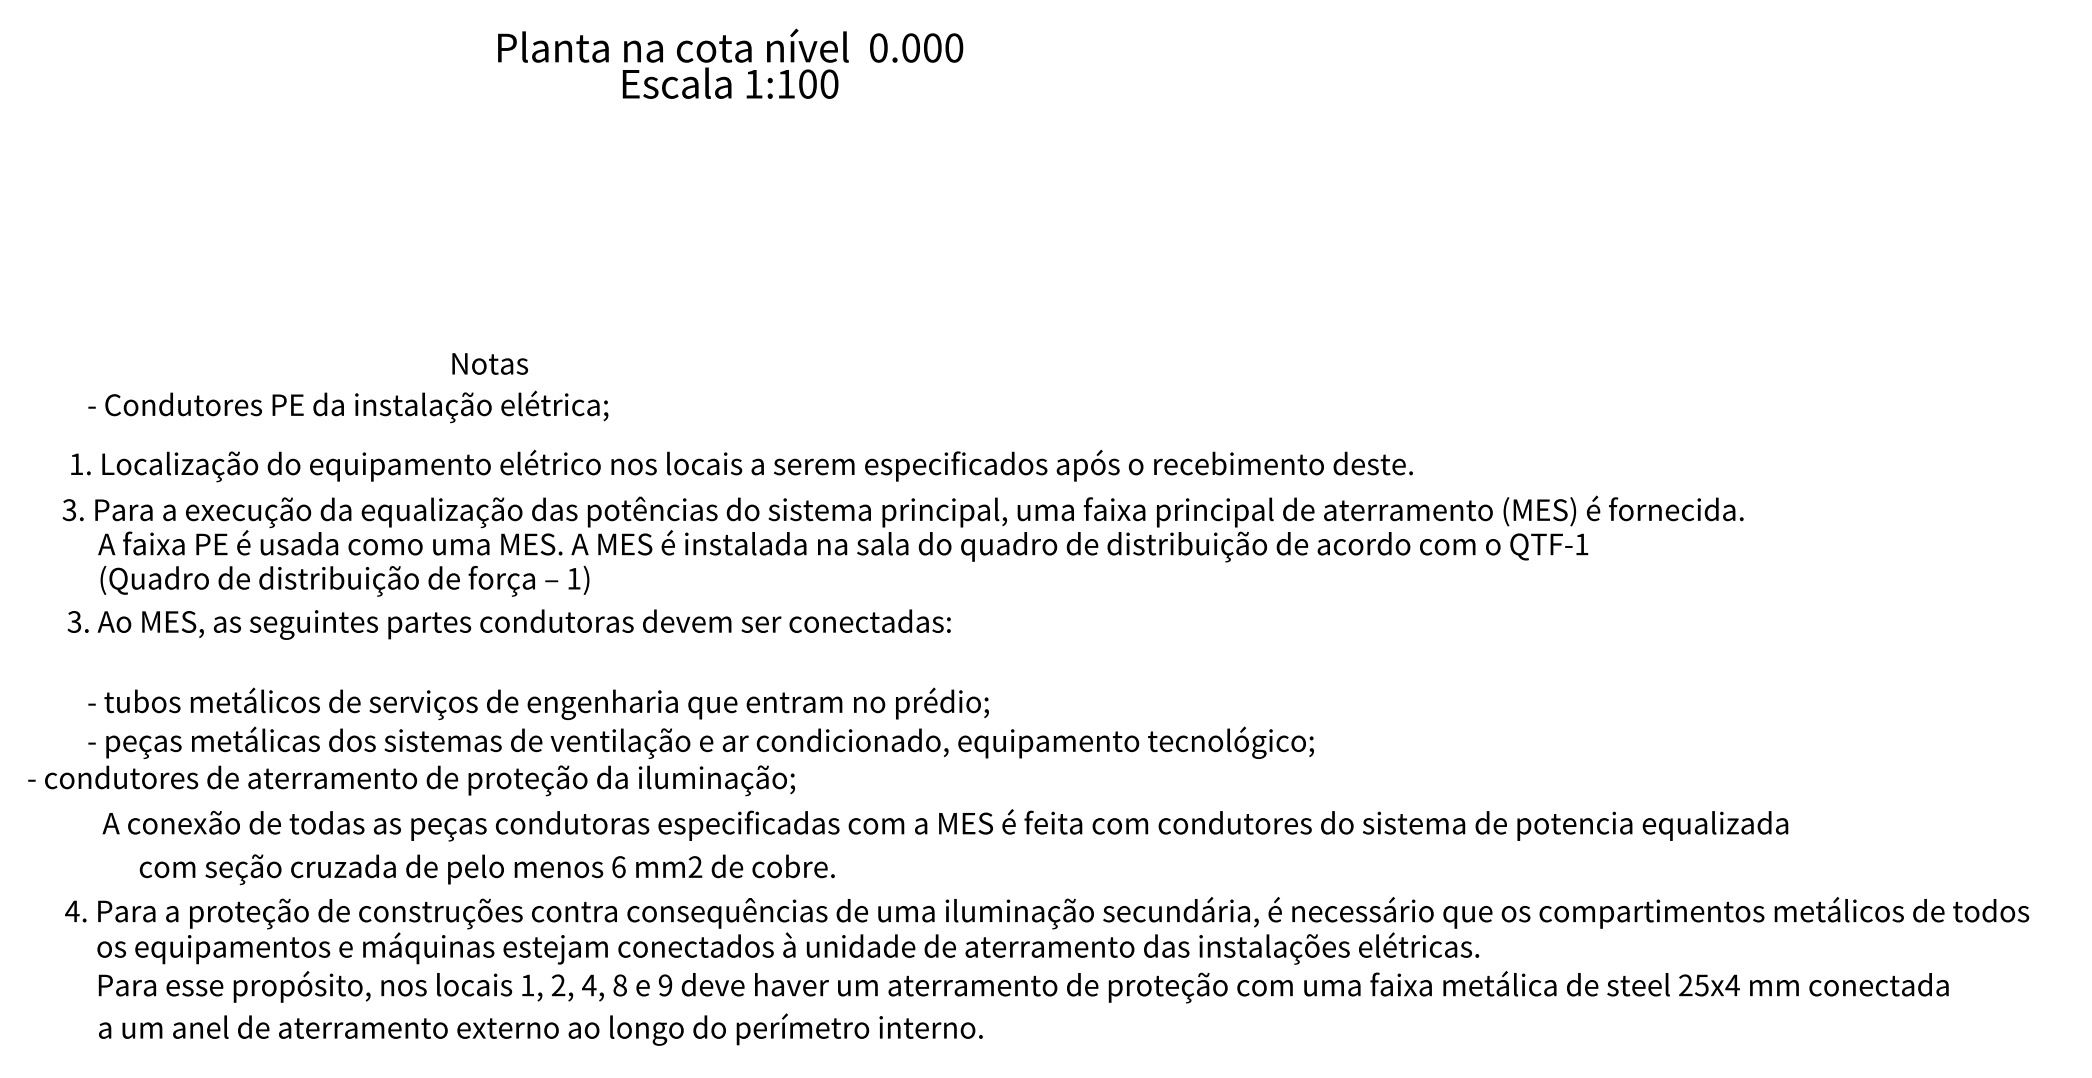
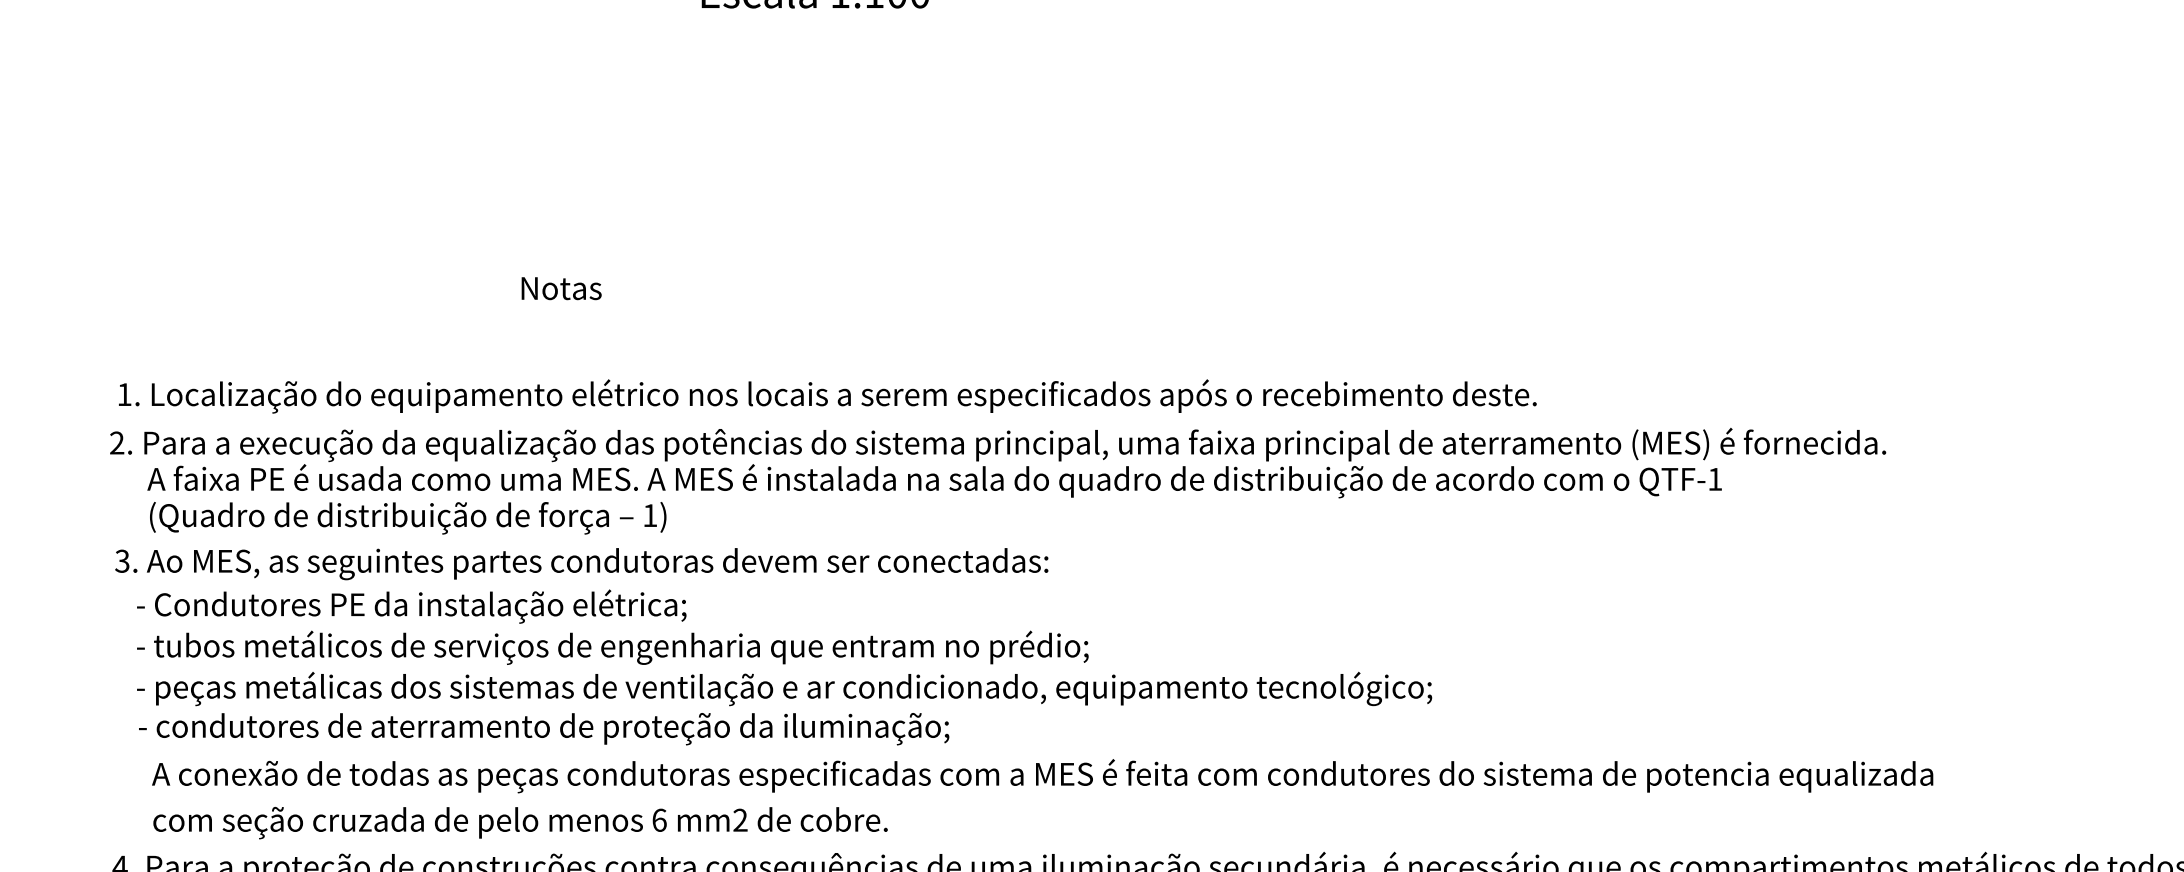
text: (348, 406) -> (411, 606), moved
text: (69, 510) -> (117, 443), 3. -> 2.
text: (411, 780) -> (543, 728), moved
text: (486, 869) -> (519, 822), moved

